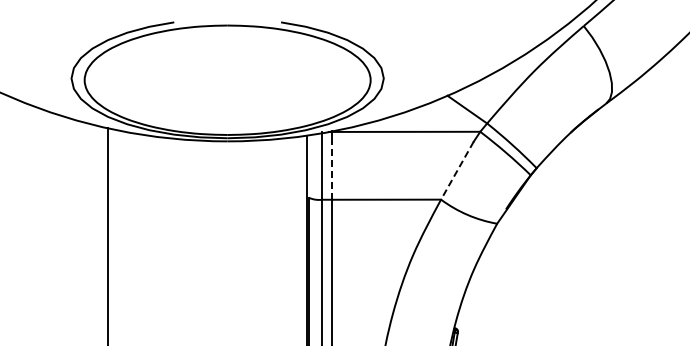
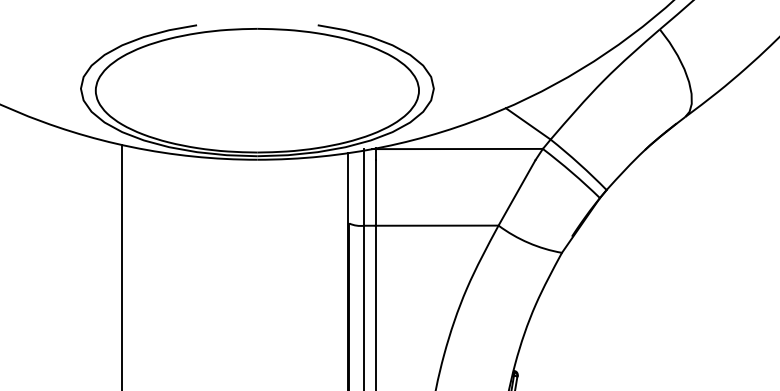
line: (332, 170) -> (375, 192), dashed -> solid
line: (457, 171) -> (517, 193), dashed -> solid

